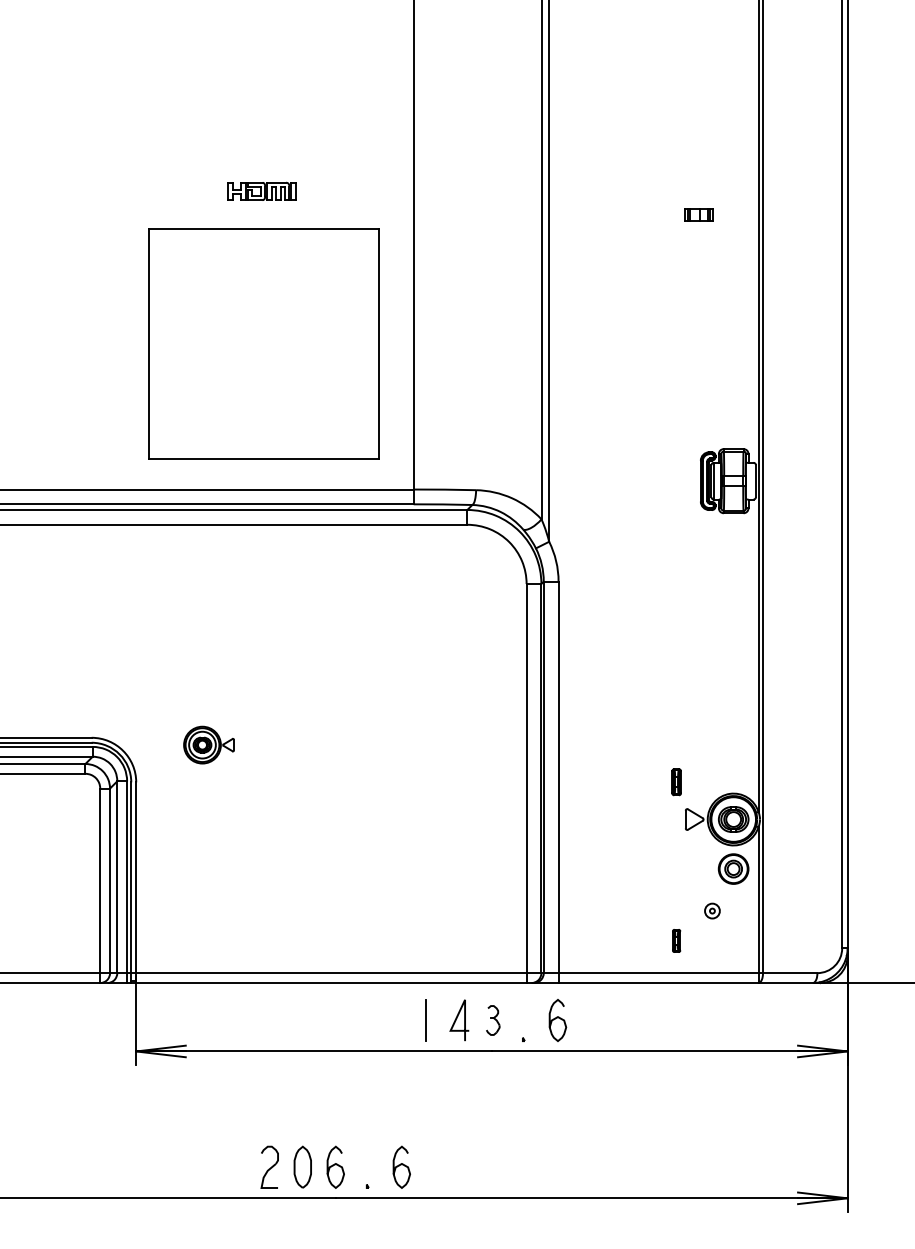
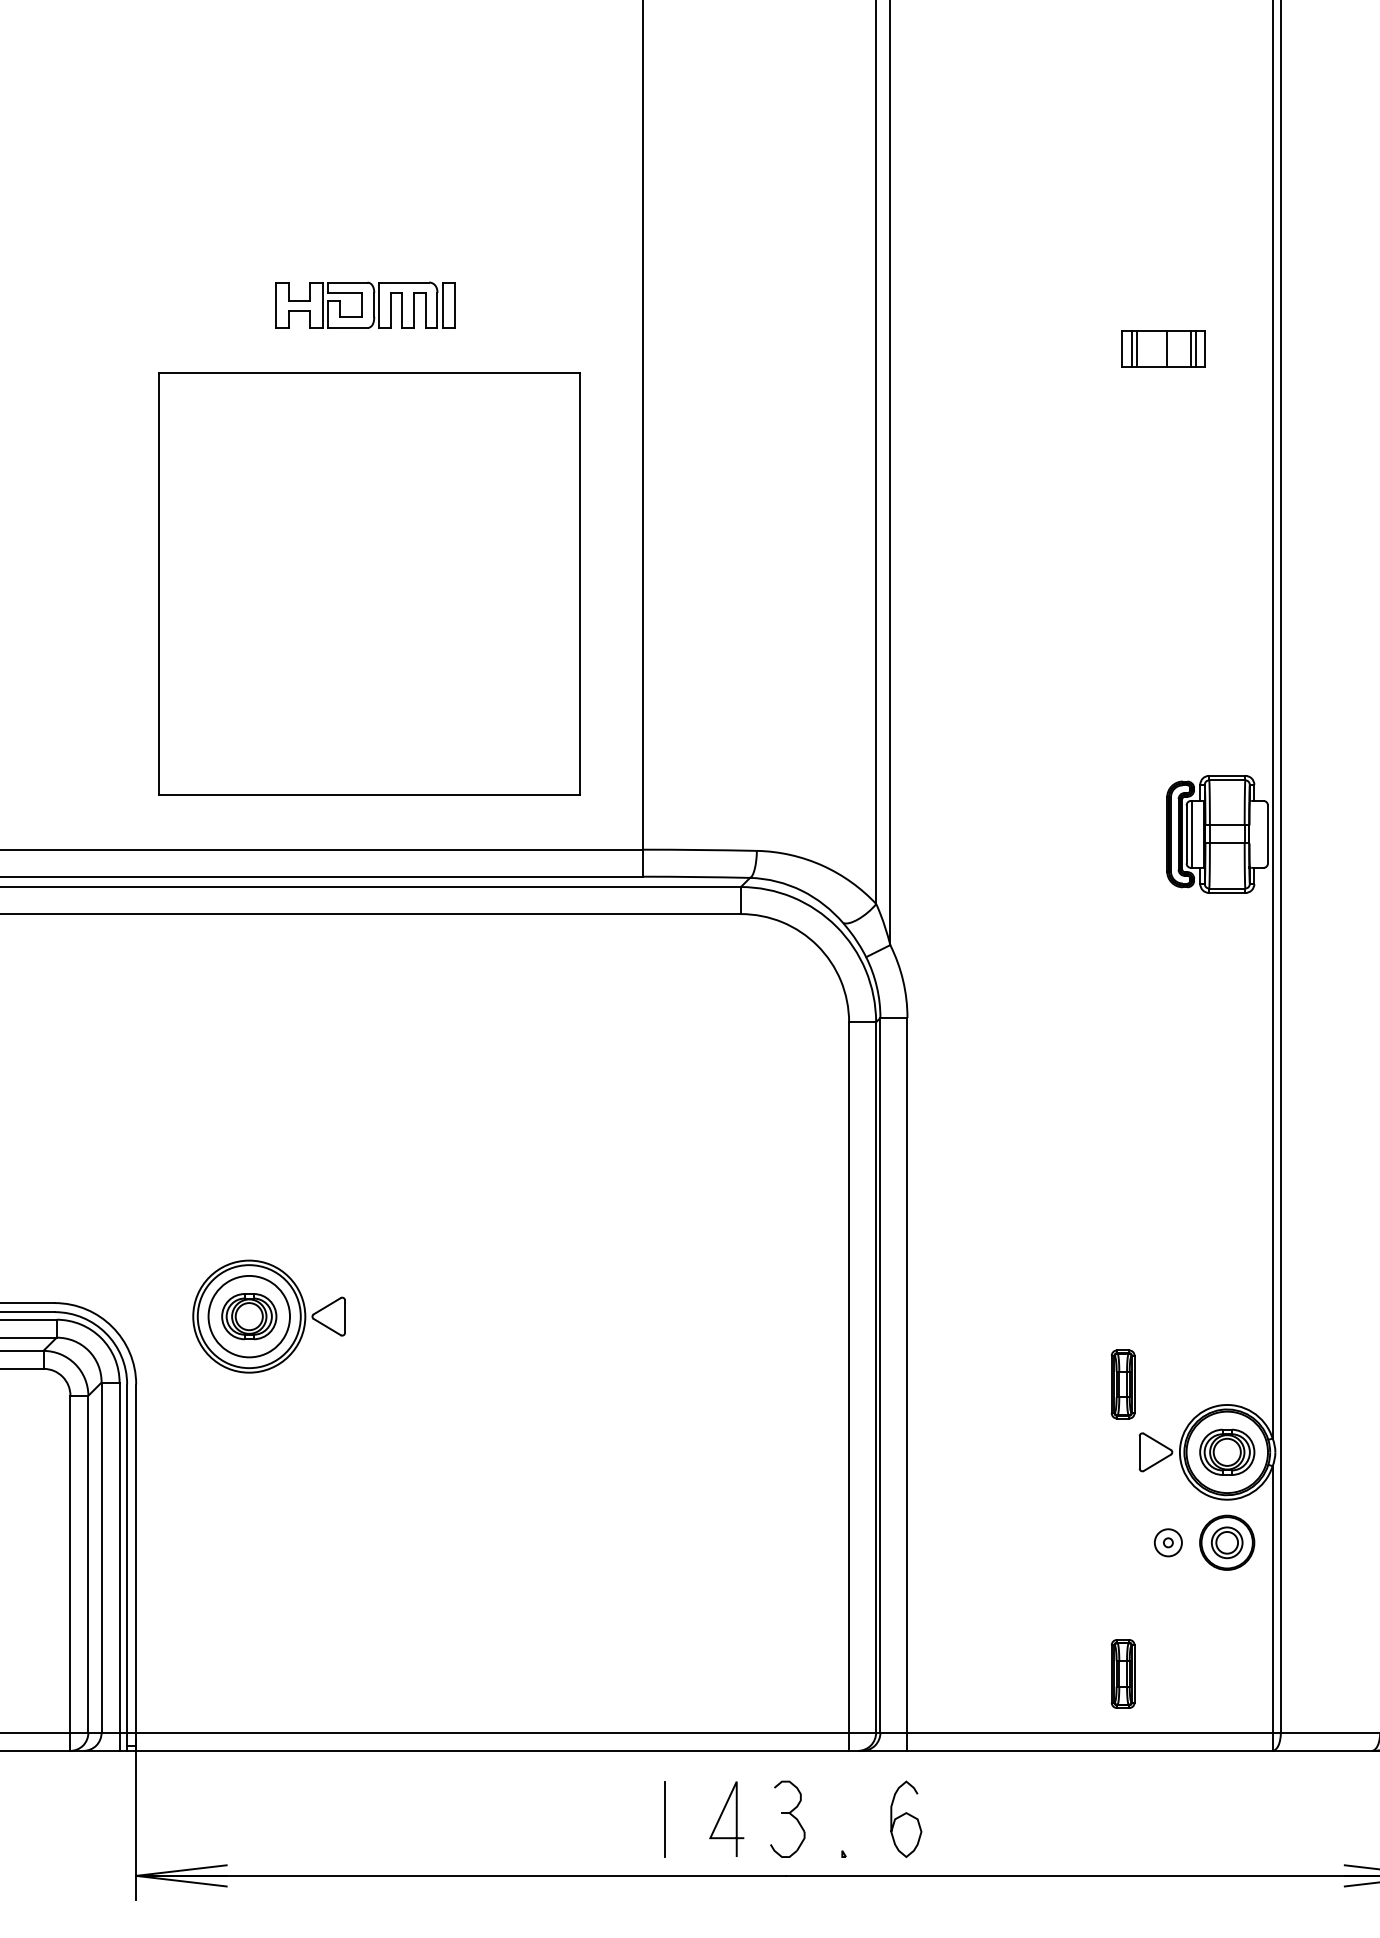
part: (261, 191) -> (364, 305), size x1.43
part: (698, 214) -> (1163, 347), size x1.67
part: (208, 744) -> (268, 1315), size x1.67
part: (676, 781) -> (1122, 1382), size x1.43
part: (712, 910) -> (1168, 1541), moved
part: (676, 940) -> (1122, 1673), size x1.67
part: (493, 1020) -> (788, 1819), size x1.43

